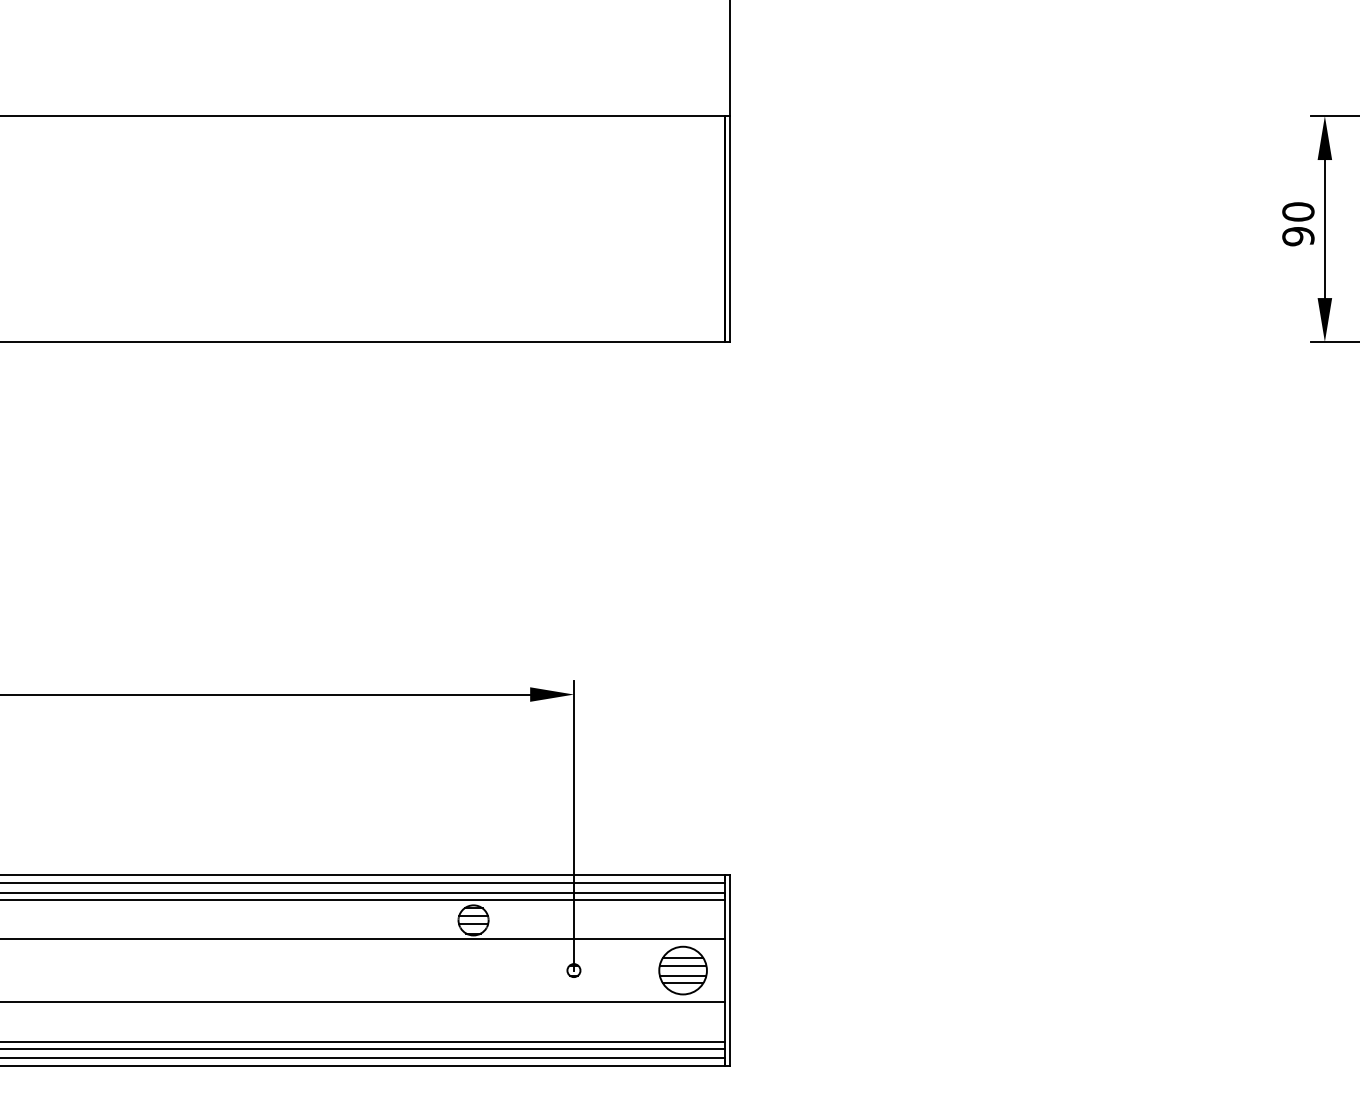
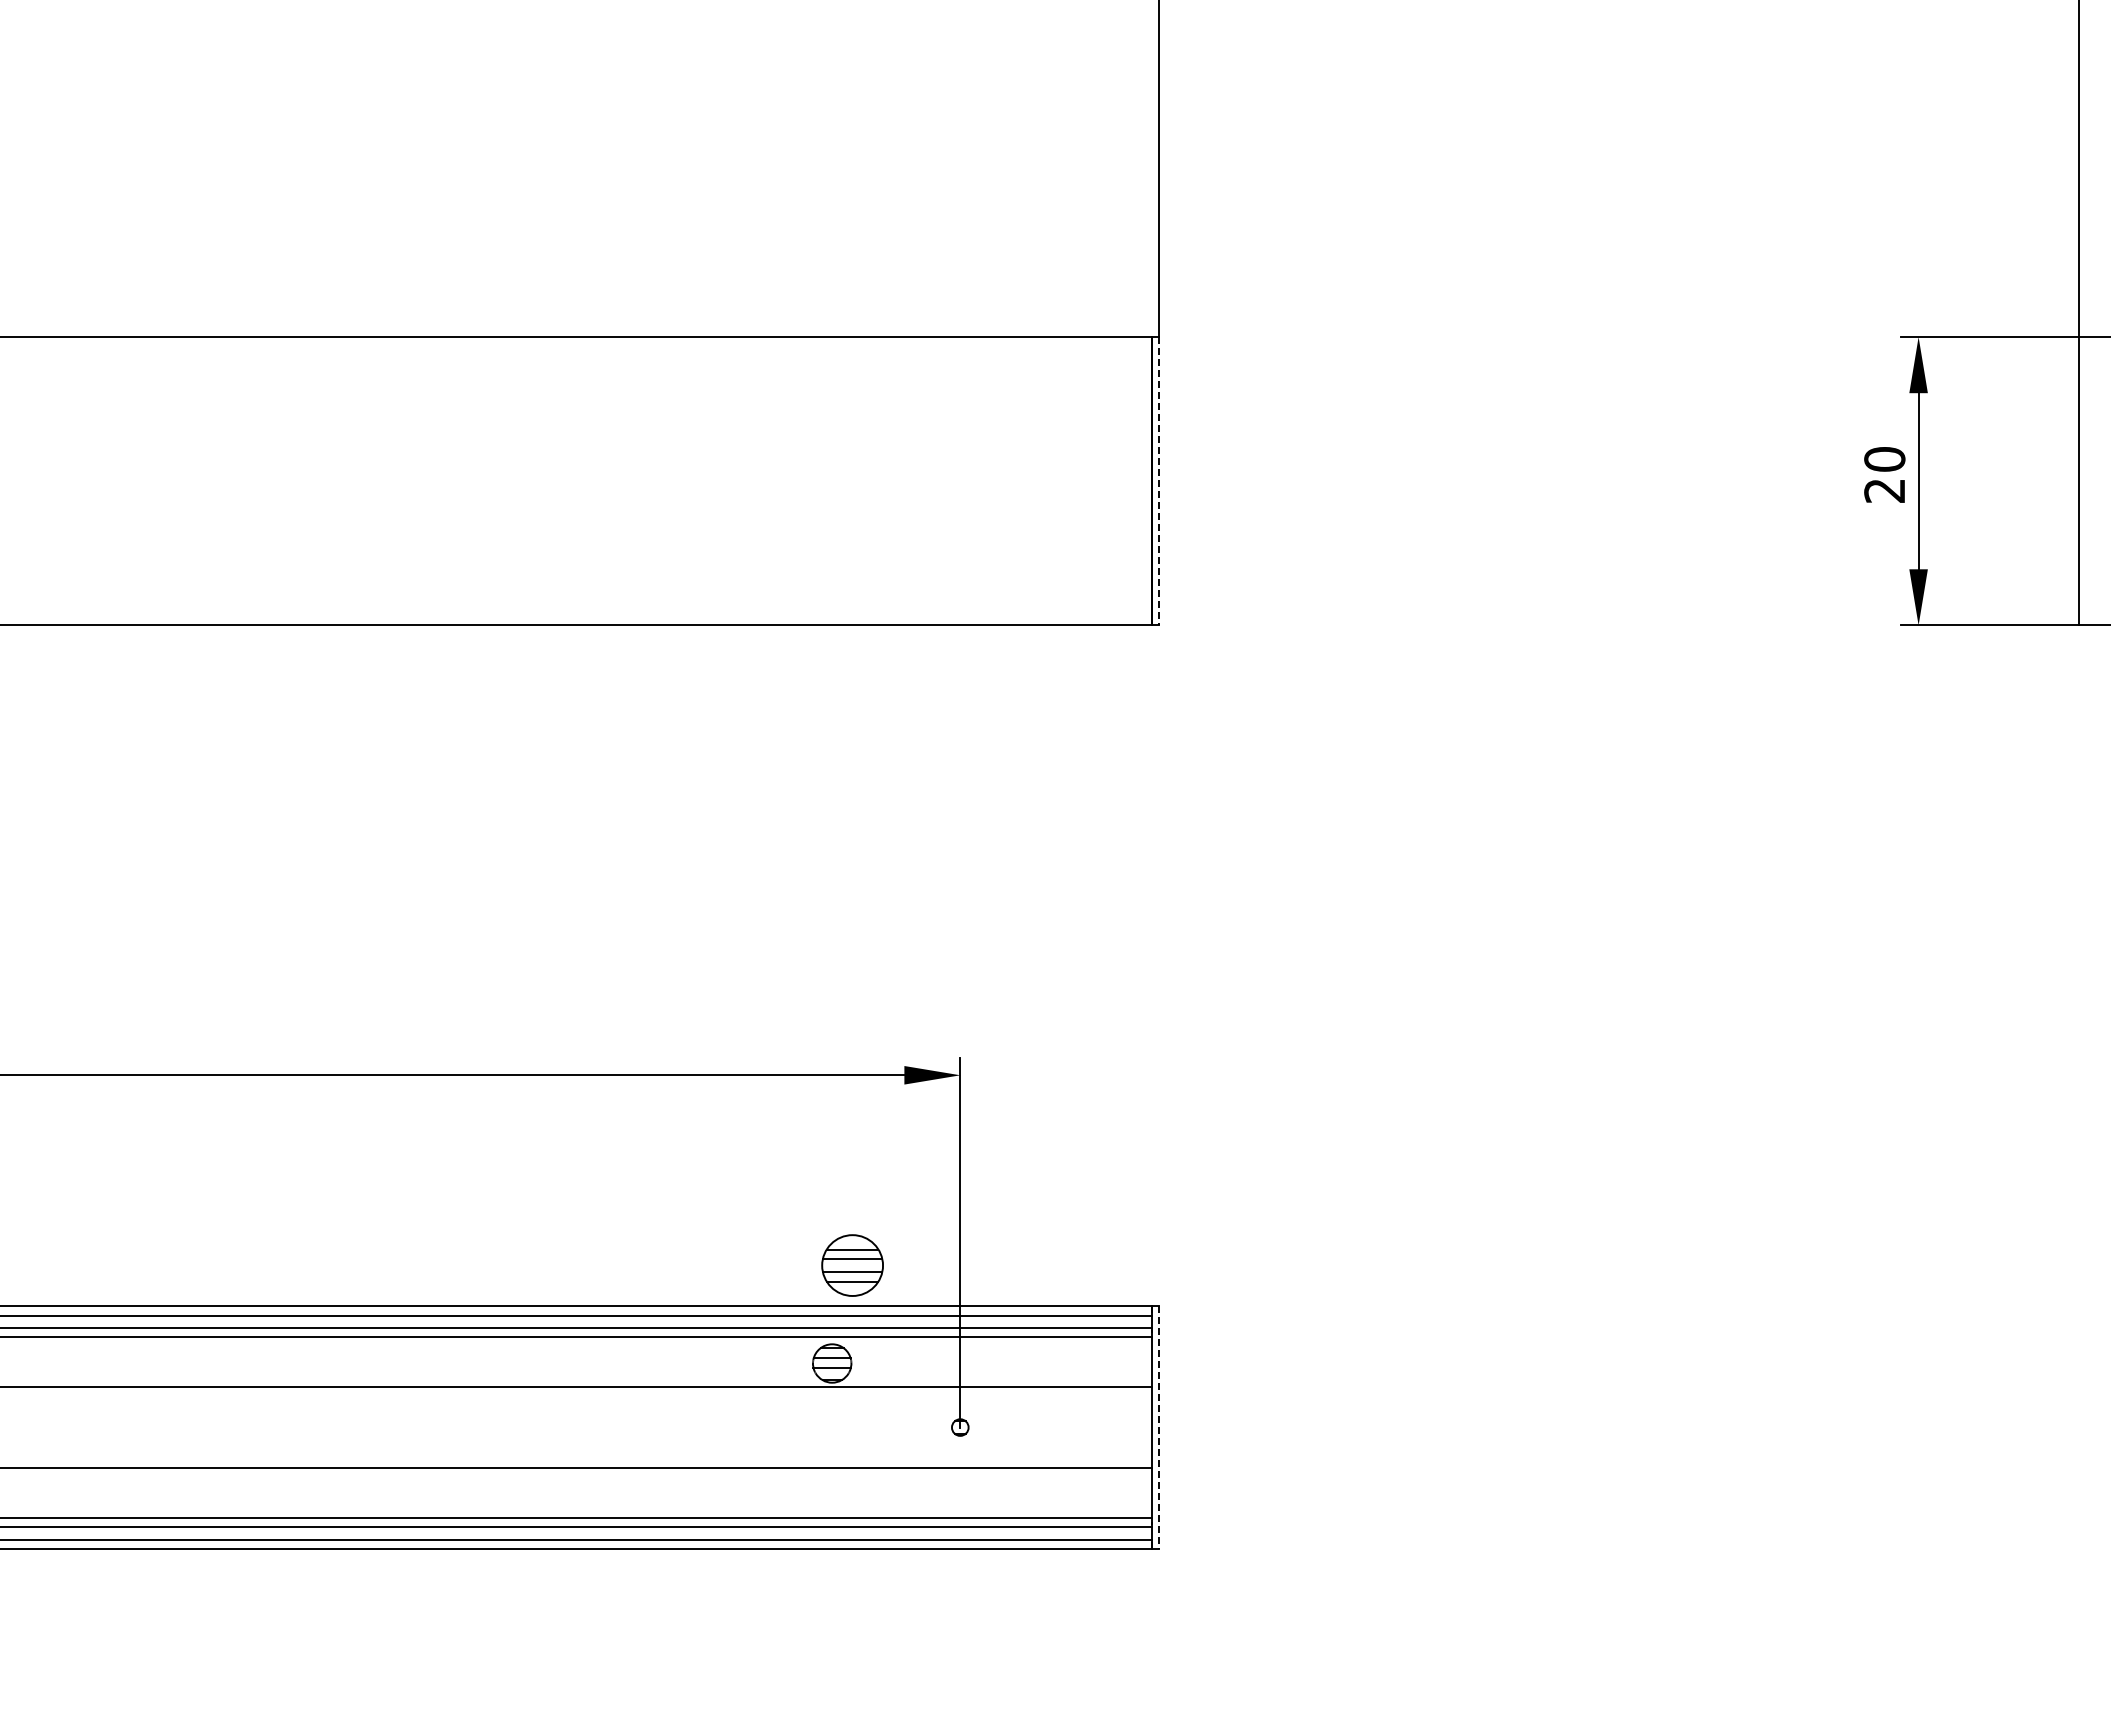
line: (729, 229) -> (1158, 481), solid -> dashed
text: (1298, 236) -> (1884, 490), 90 -> 20
part: (683, 970) -> (852, 1265), moved
line: (729, 970) -> (1158, 1427), solid -> dashed

